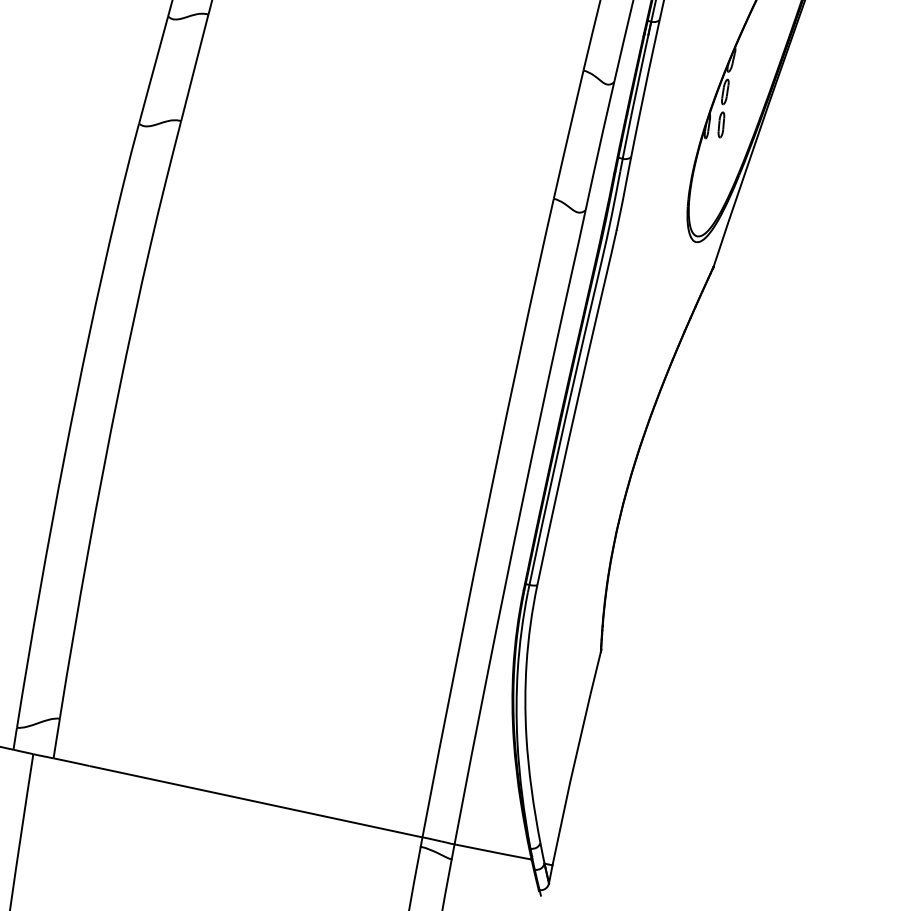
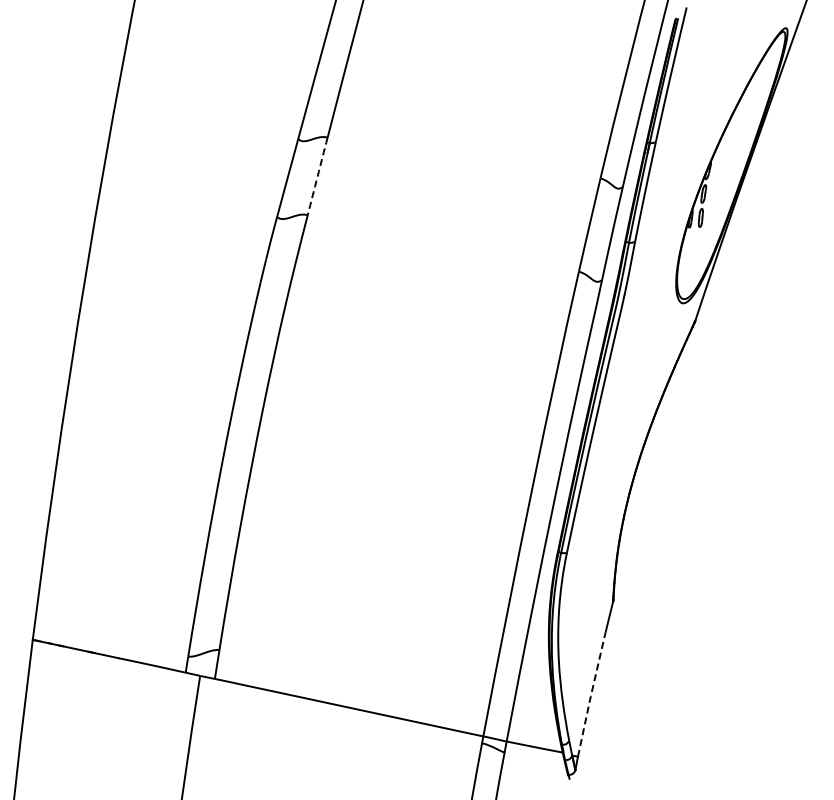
arc: (194, 67) -> (317, 176), solid -> dashed
line: (571, 779) -> (591, 694), solid -> dashed

